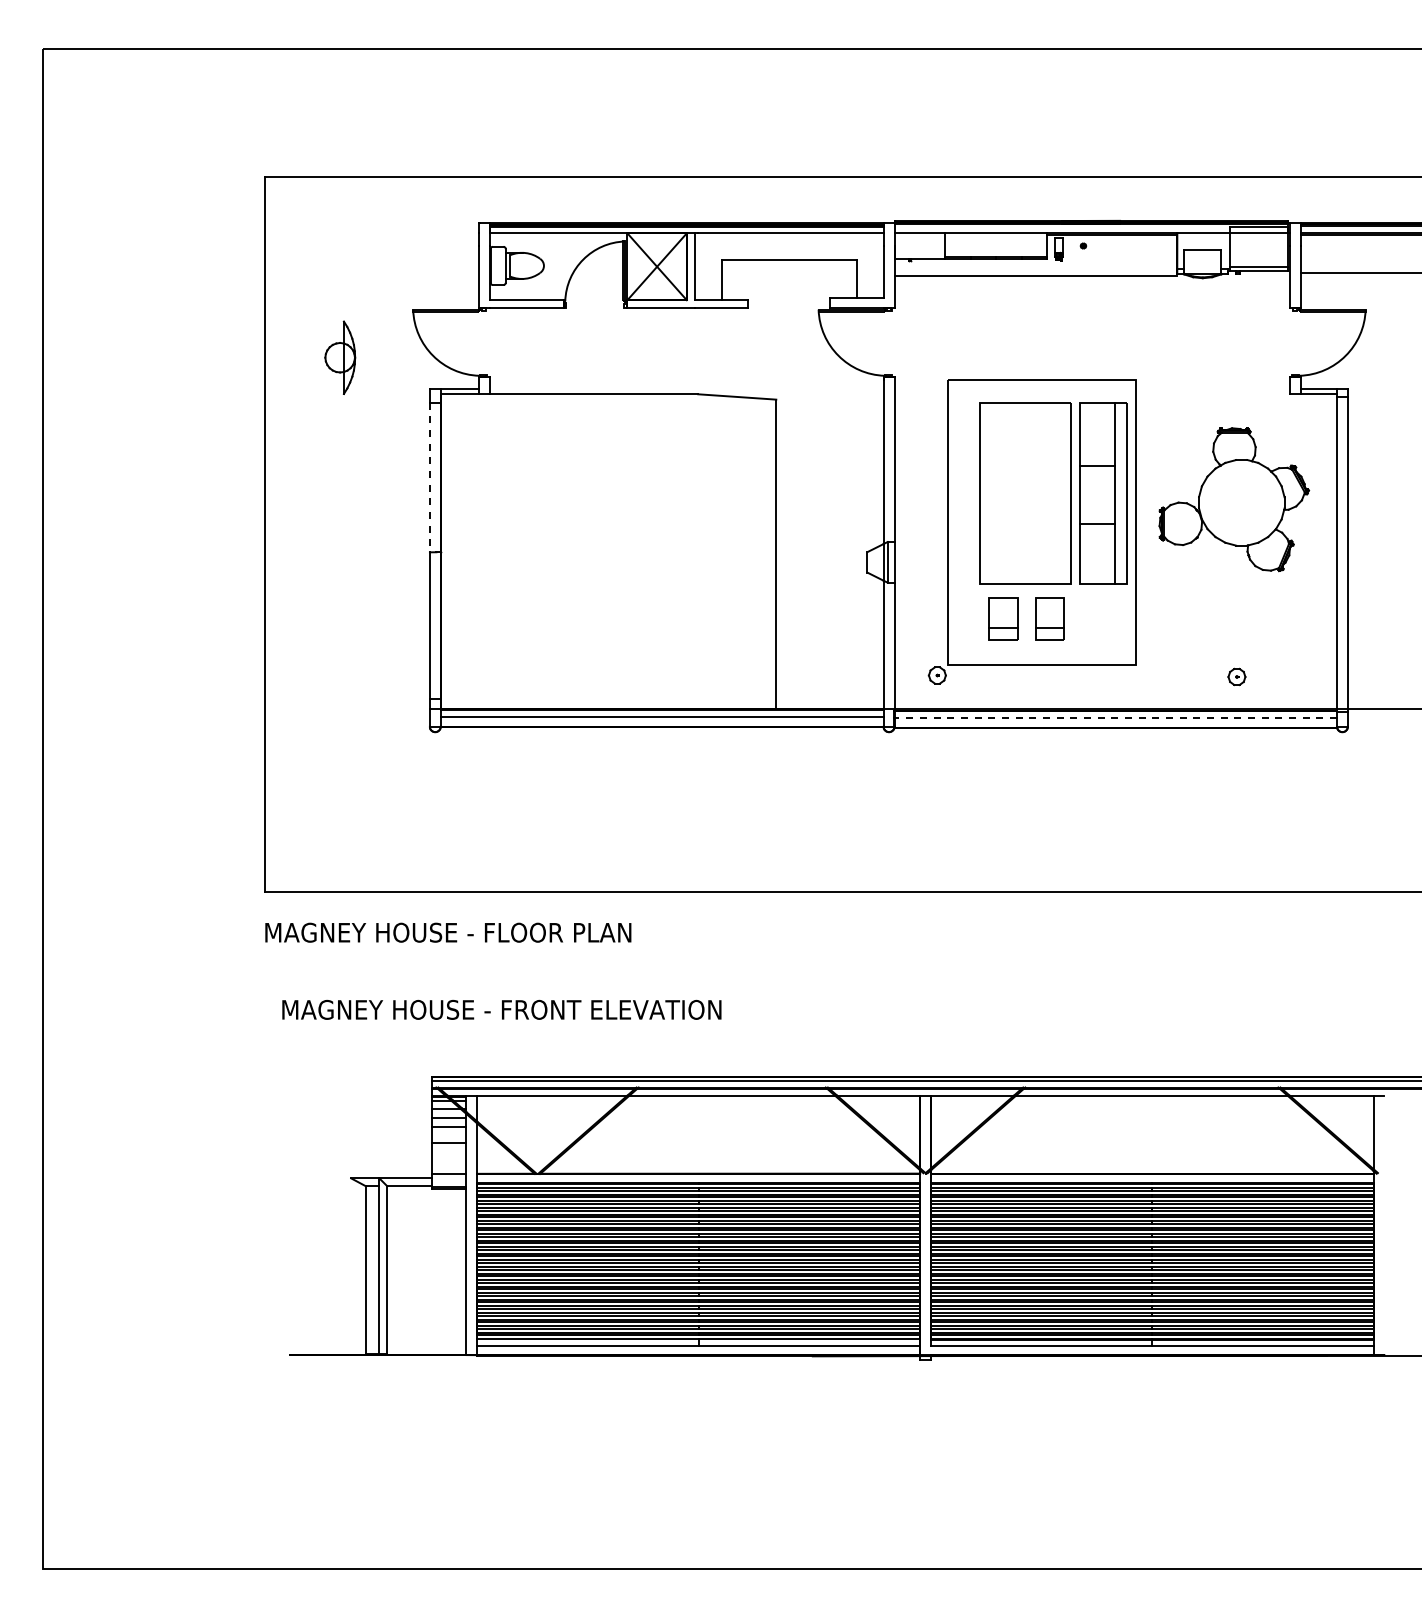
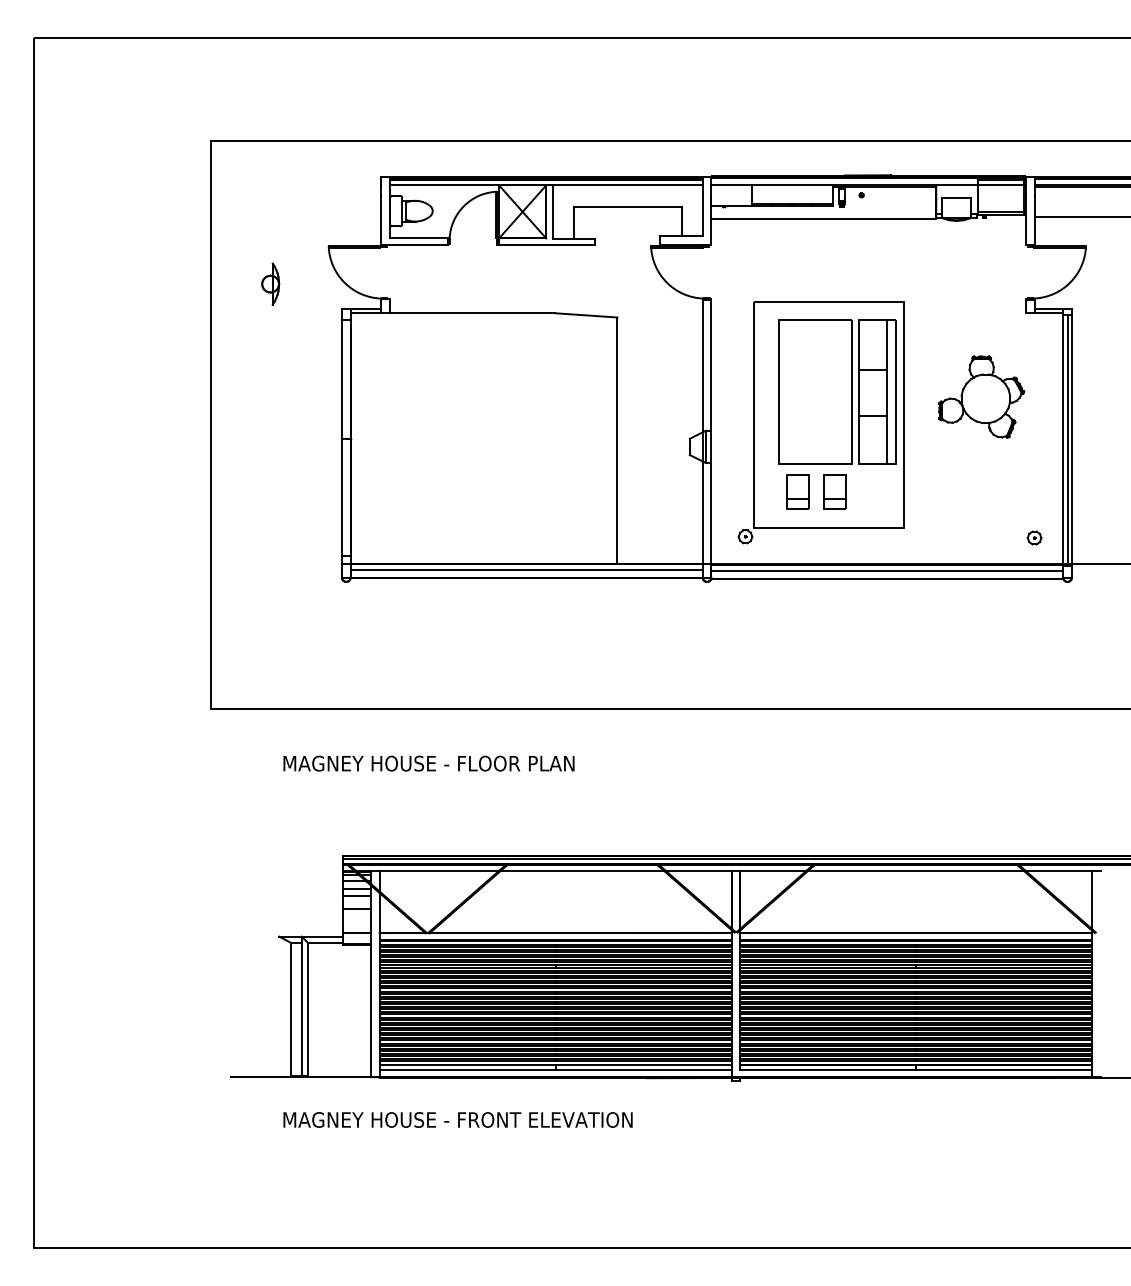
part: (339, 357) -> (270, 284), size x0.71
line: (429, 477) -> (341, 379), dashed -> solid
part: (1234, 499) -> (981, 396), size x0.71
line: (1342, 553) -> (1067, 439), added
part: (1236, 676) -> (1034, 537), moved
line: (1115, 718) -> (887, 571), dashed -> solid
text: (448, 932) -> (429, 763), moved
text: (501, 1009) -> (457, 1119), moved

